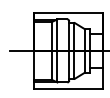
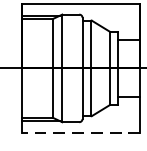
line: (68, 88) -> (81, 132), solid -> dashed

